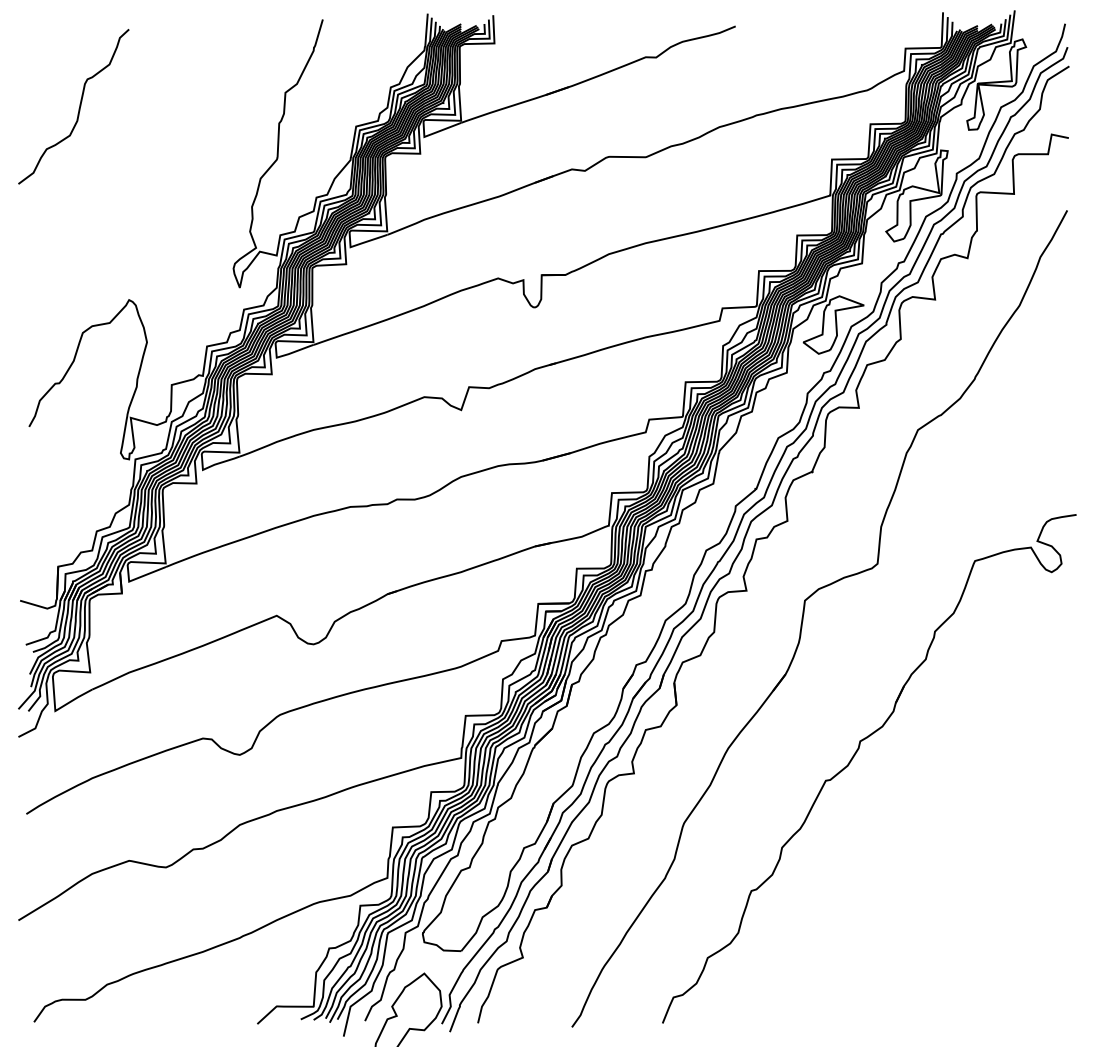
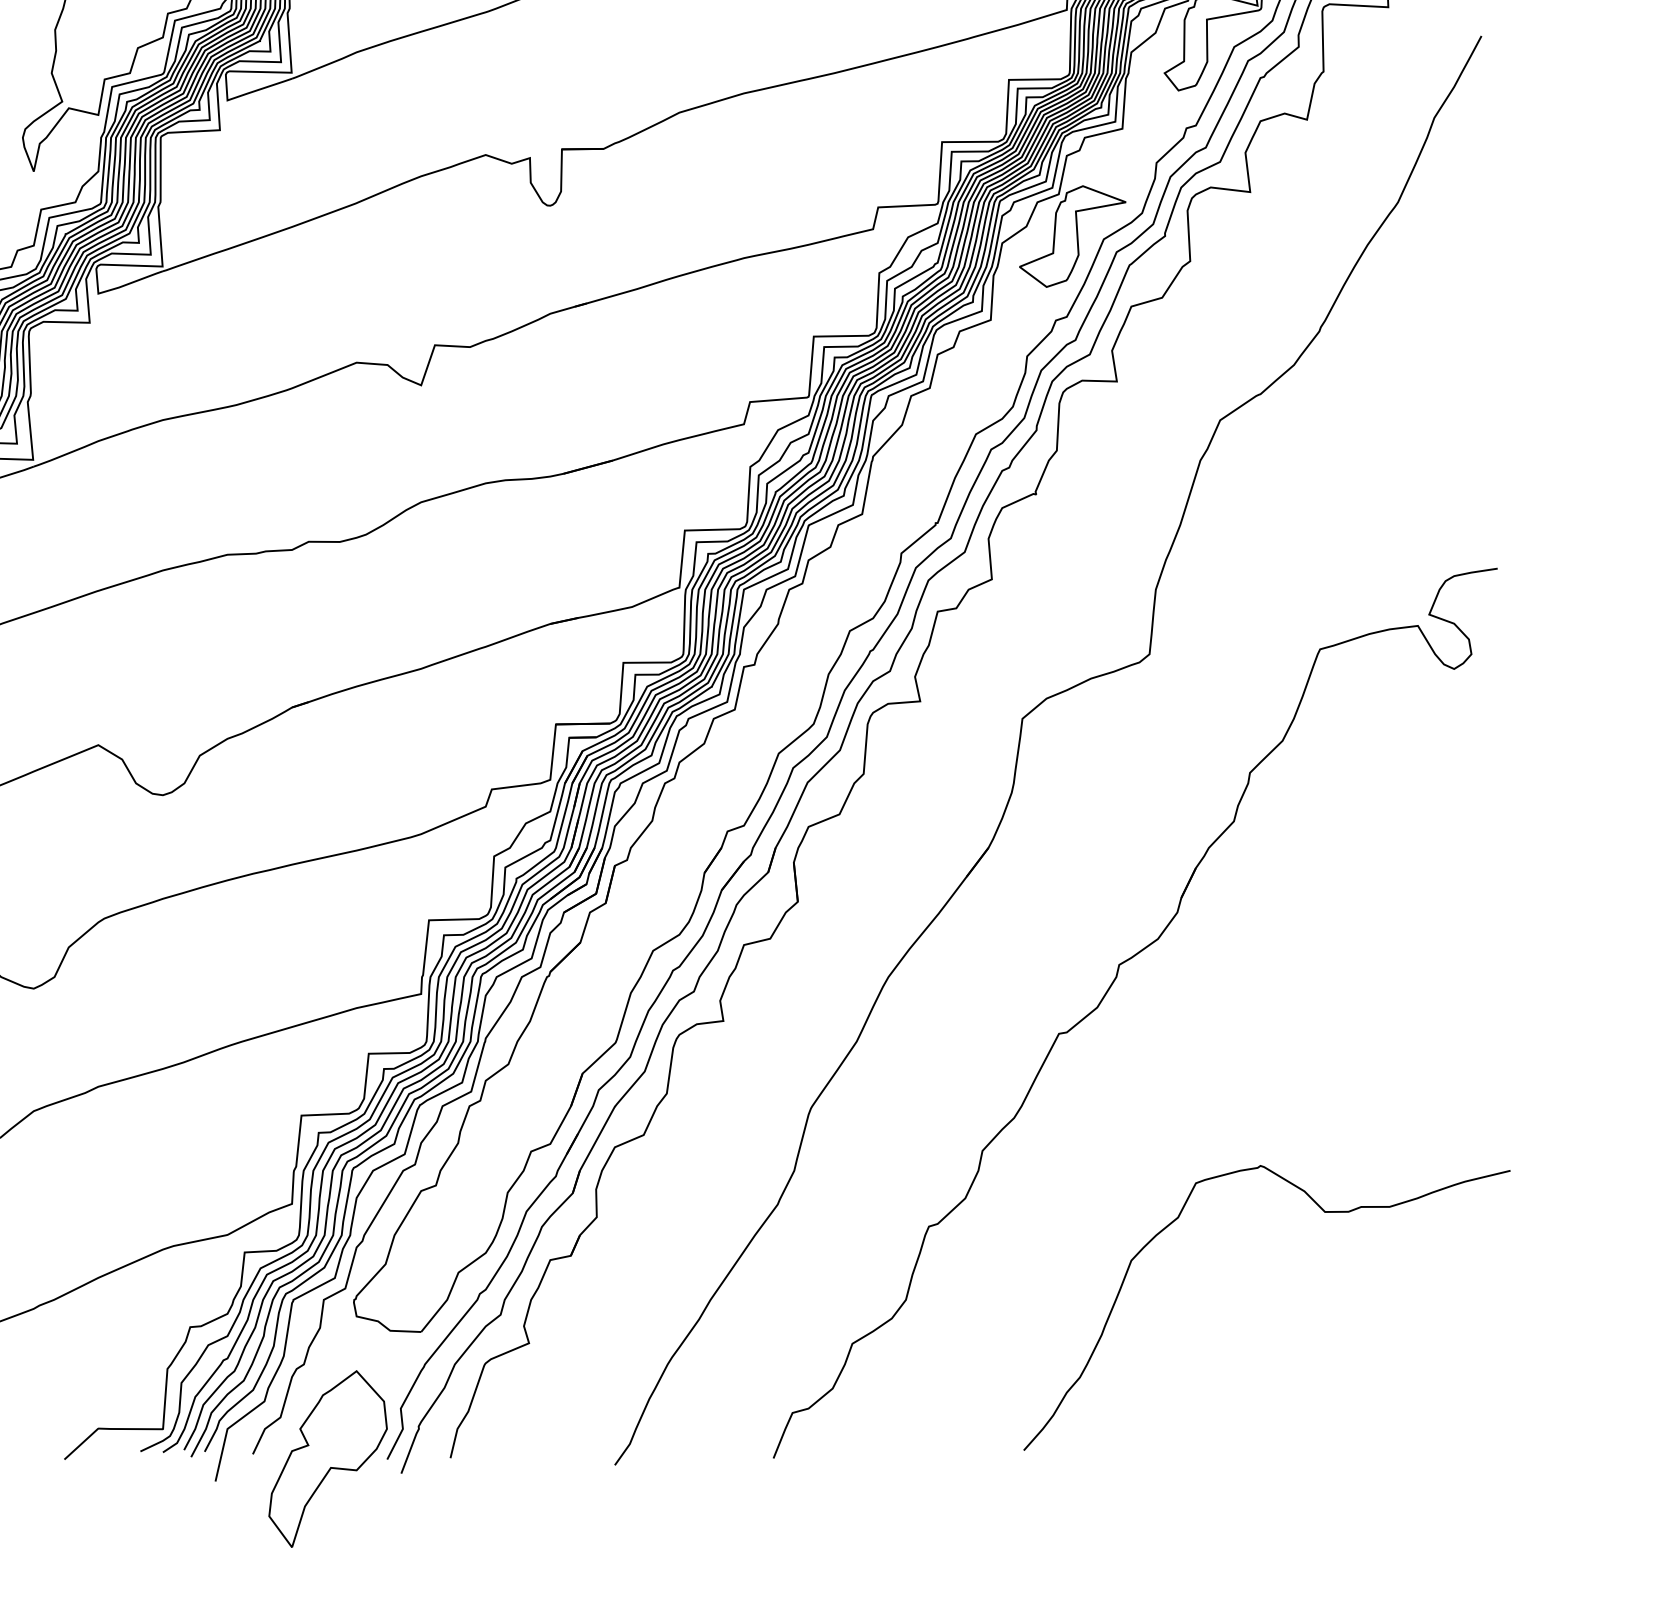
curve: (977, 883) -> (1324, 1213), added

